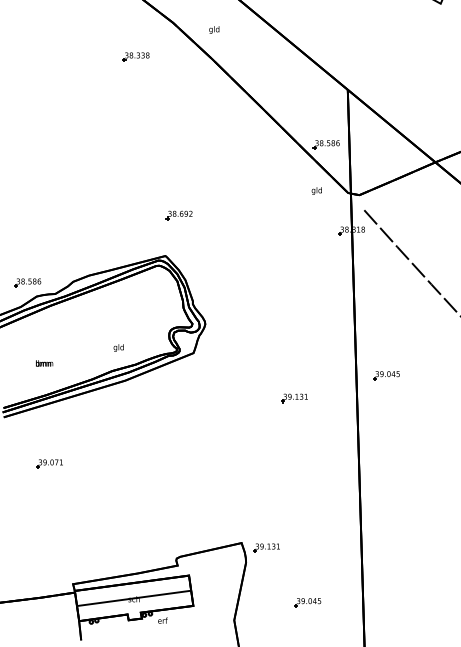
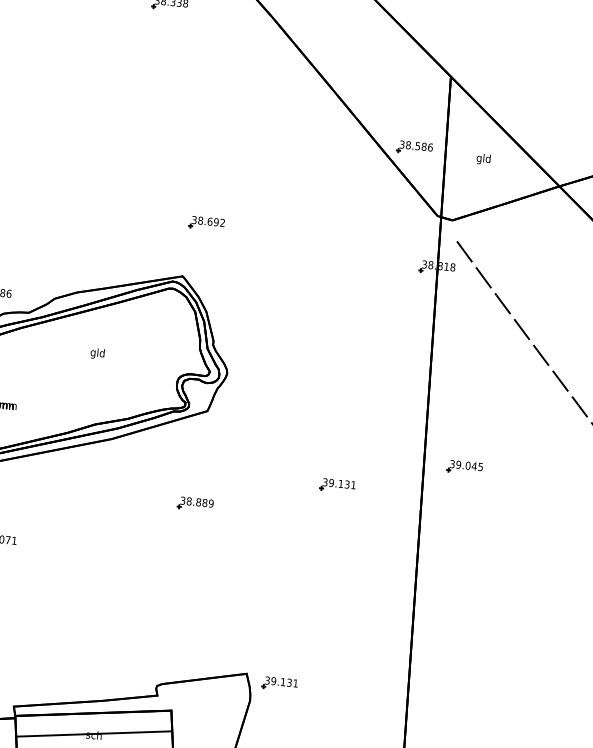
text: (316, 190) -> (483, 158), moved
text: (118, 347) -> (97, 352), moved
part: (191, 422) -> (195, 504), added

